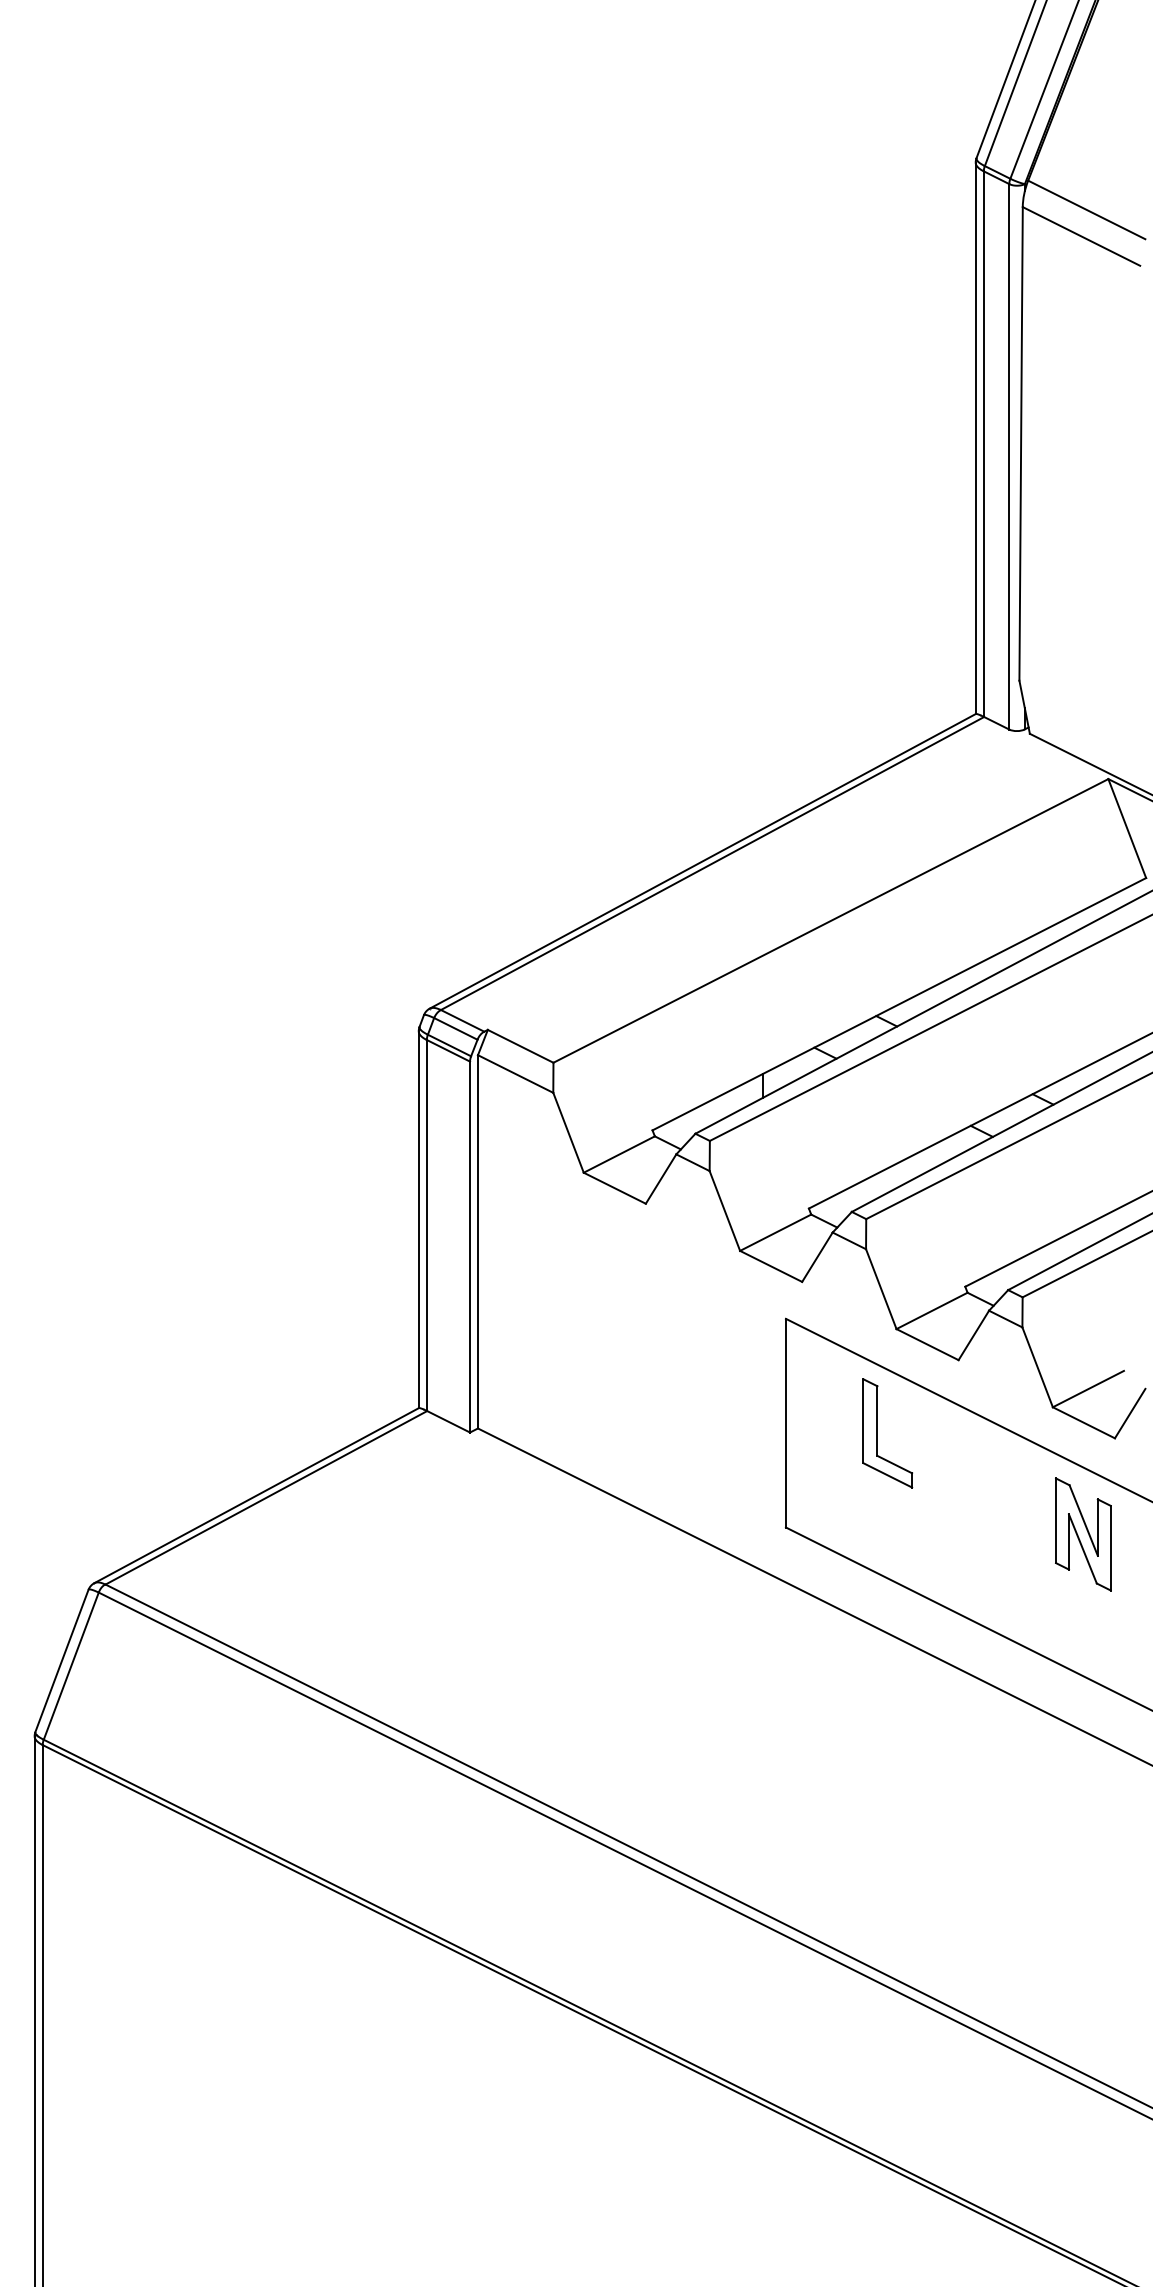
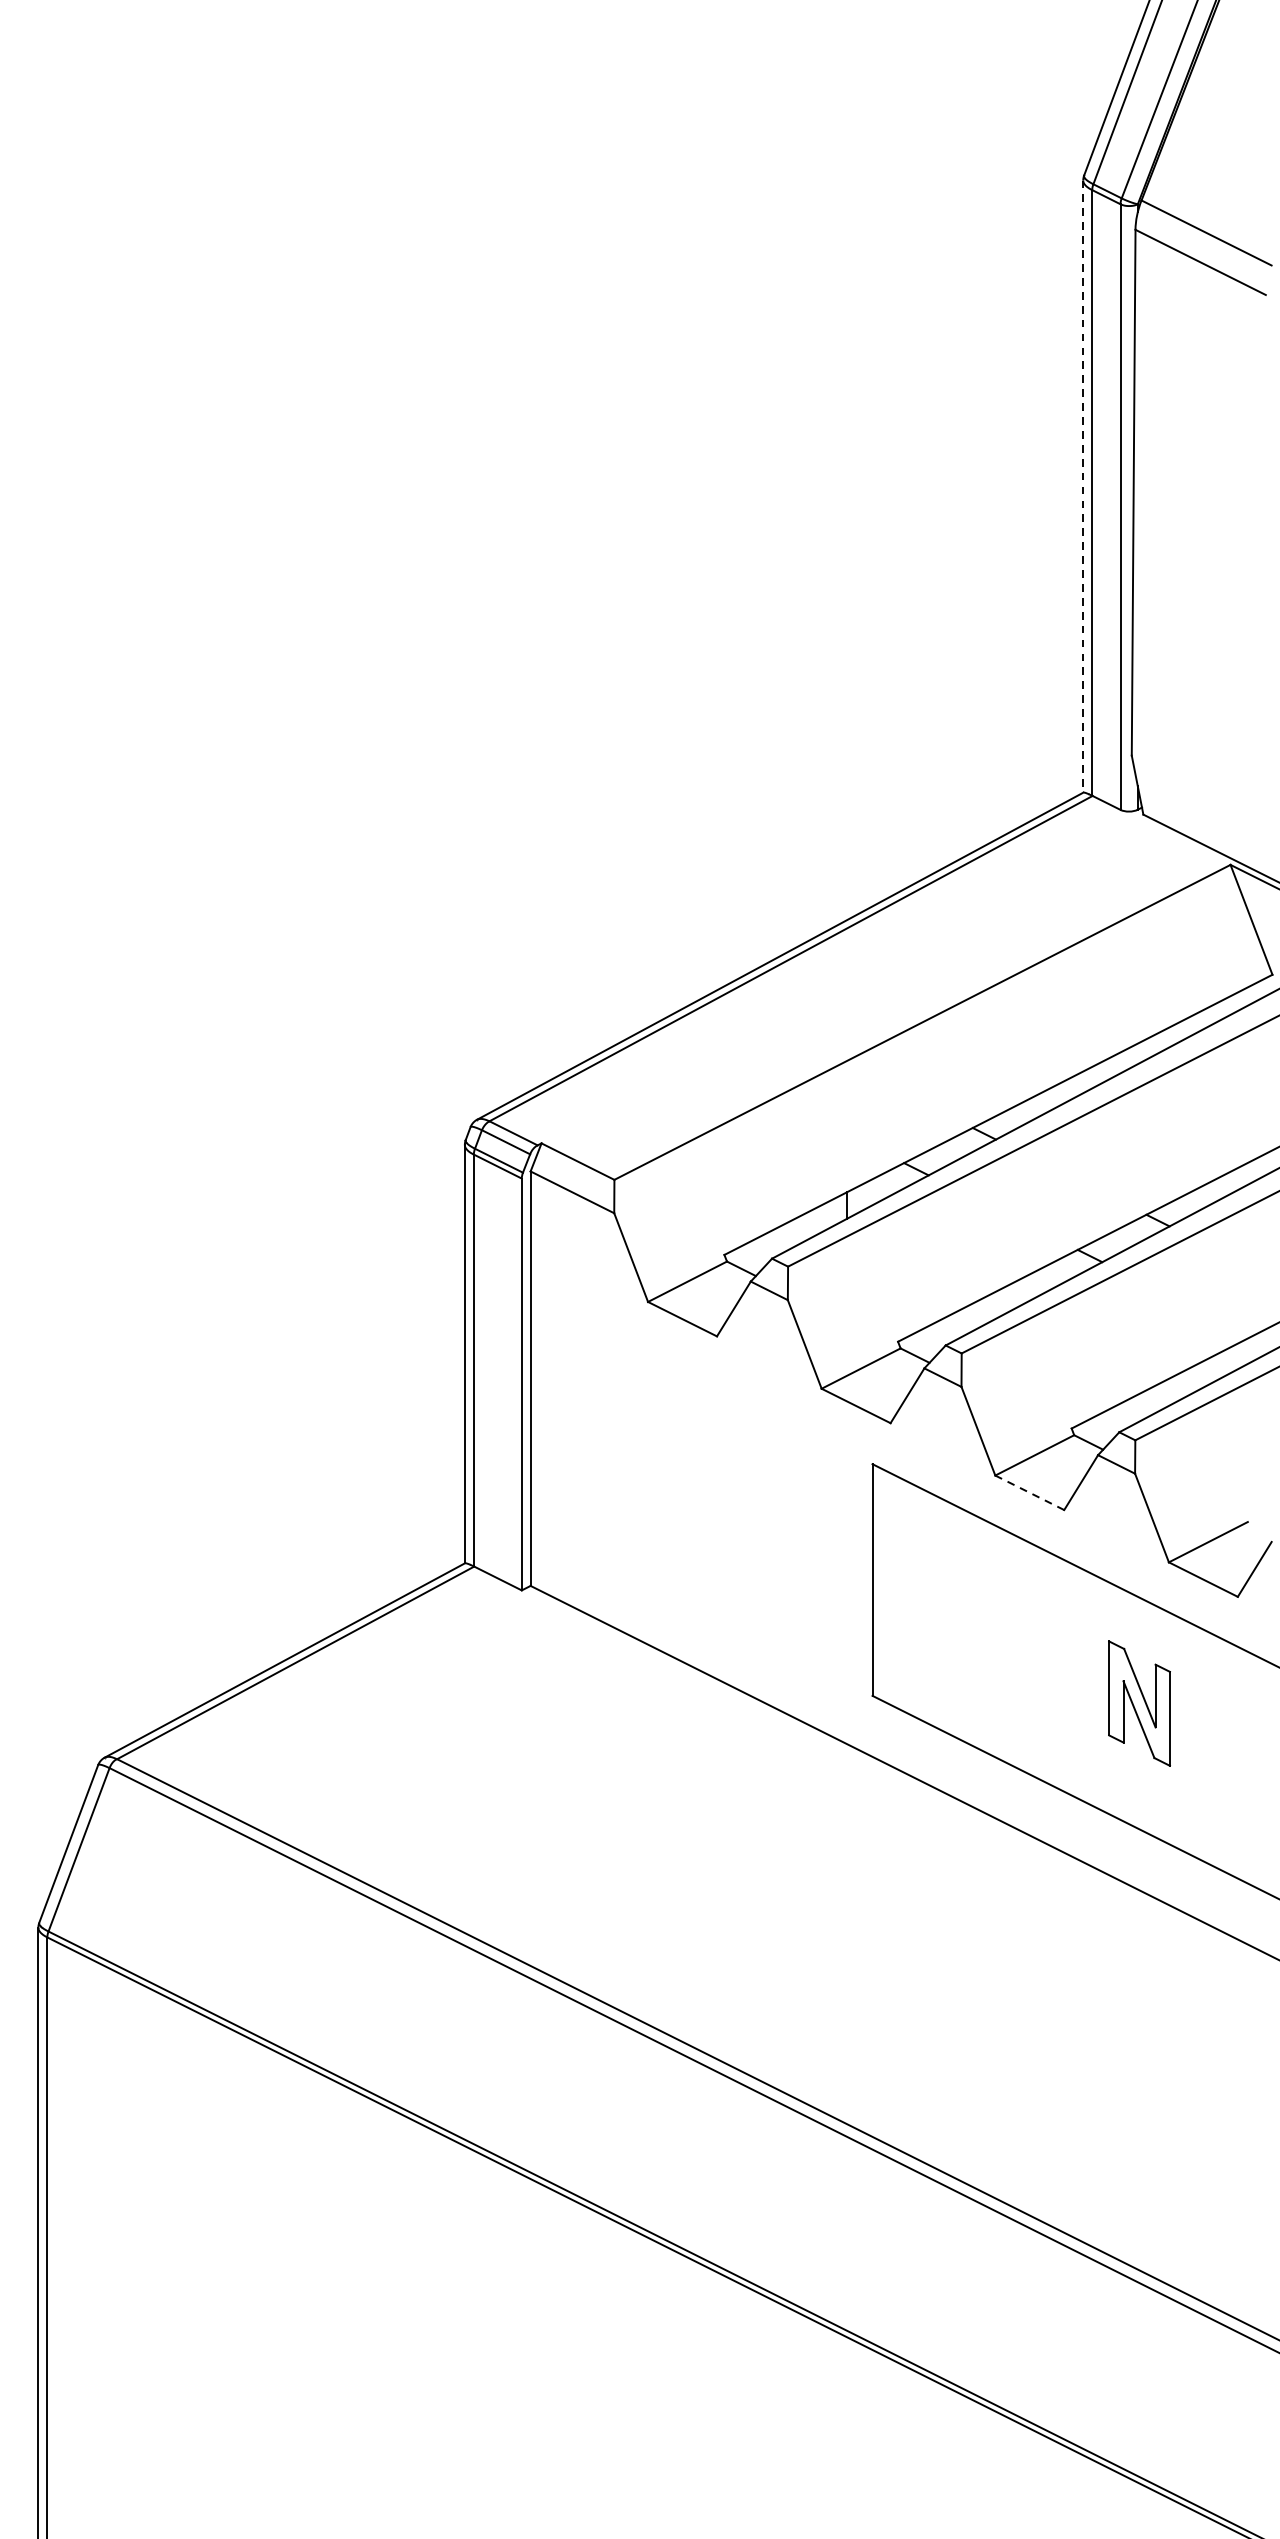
line: (975, 438) -> (1083, 486), solid -> dashed
line: (927, 1344) -> (1029, 1492), solid -> dashed
part: (877, 1433) -> (974, 1591), removed
part: (1083, 1534) -> (1139, 1703), moved

